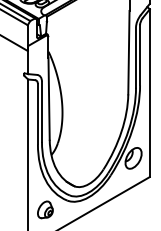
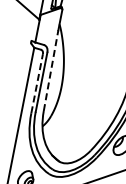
line: (49, 98) -> (51, 70), solid -> dashed
line: (37, 113) -> (36, 82), solid -> dashed

